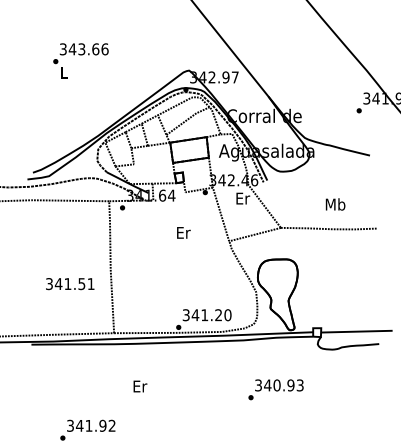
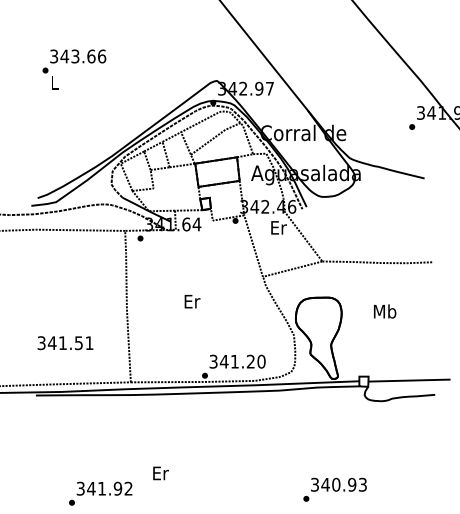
text: (80, 60) -> (73, 69), moved
text: (335, 204) -> (384, 311), moved
text: (183, 232) -> (192, 301), moved
text: (70, 284) -> (65, 343), moved
text: (140, 386) -> (161, 473), moved
text: (275, 389) -> (334, 489), moved

